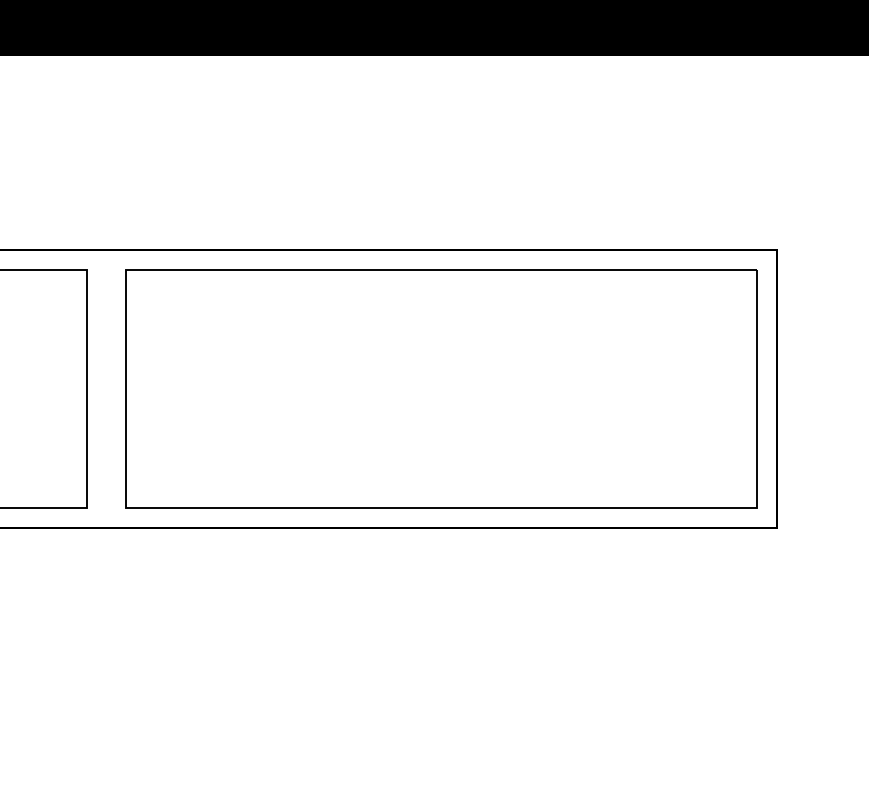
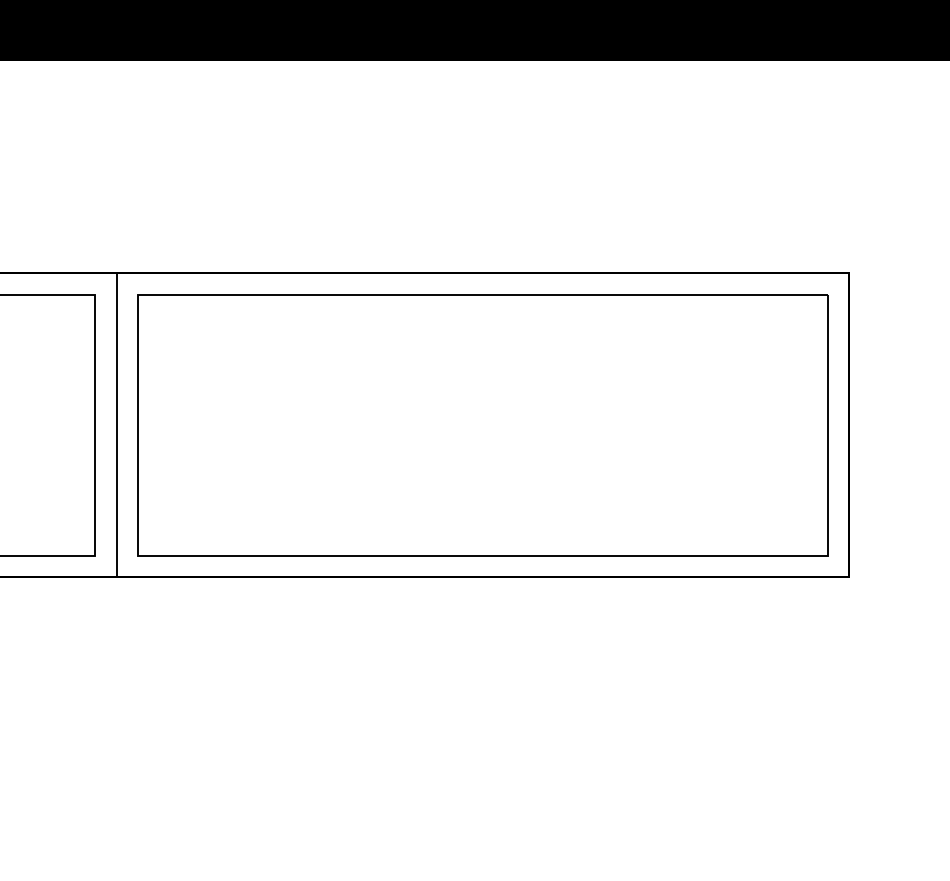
line: (106, 389) -> (116, 425), added

